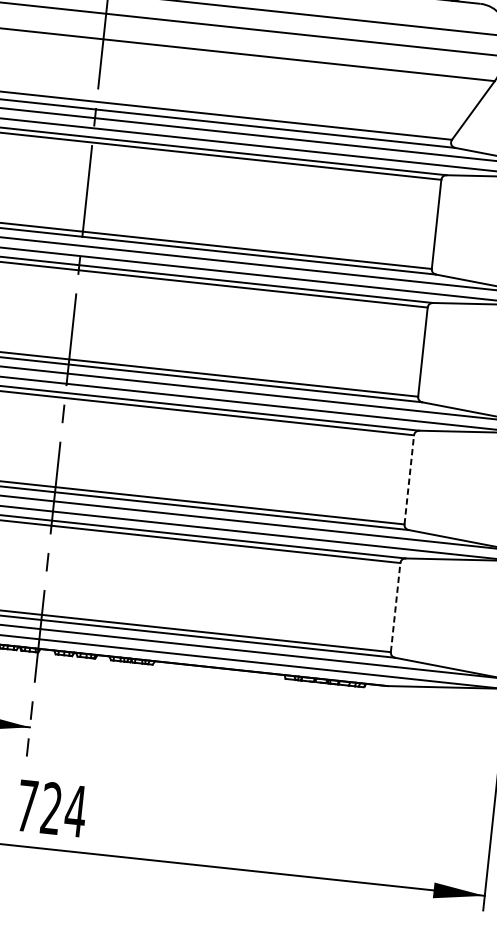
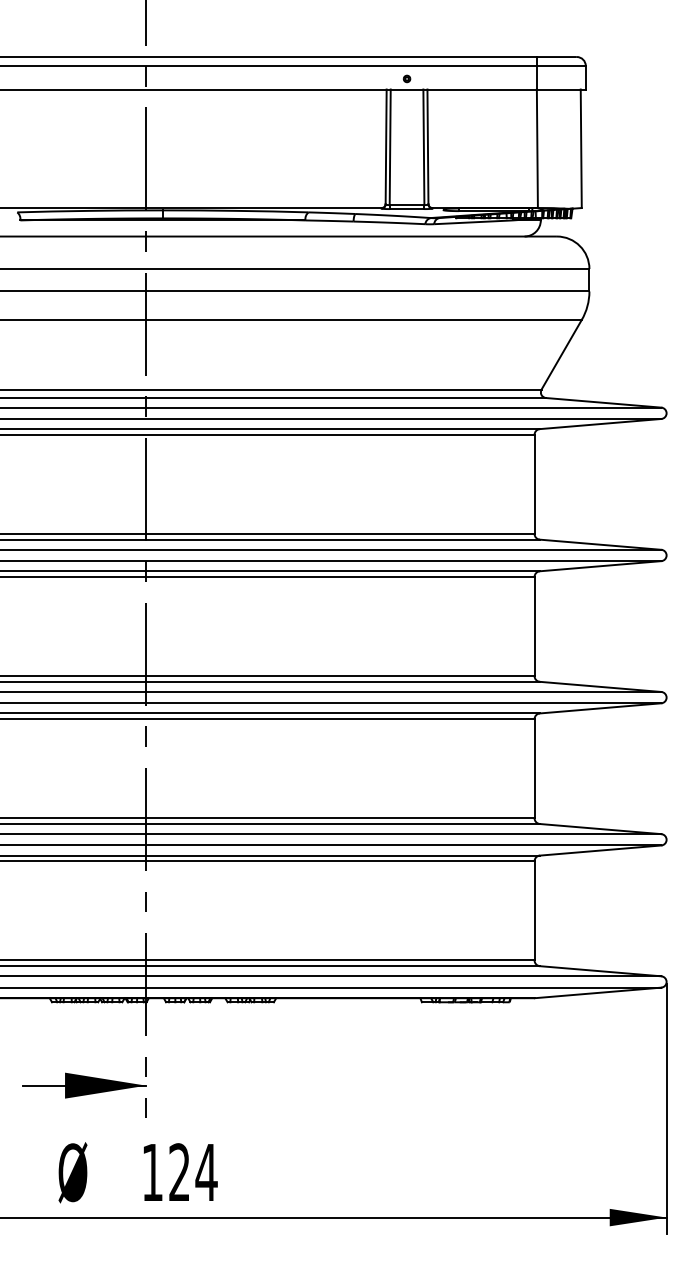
line: (409, 479) -> (534, 768), dashed -> solid
line: (395, 607) -> (534, 910), dashed -> solid
text: (27, 805) -> (152, 1172), 724 -> 124

